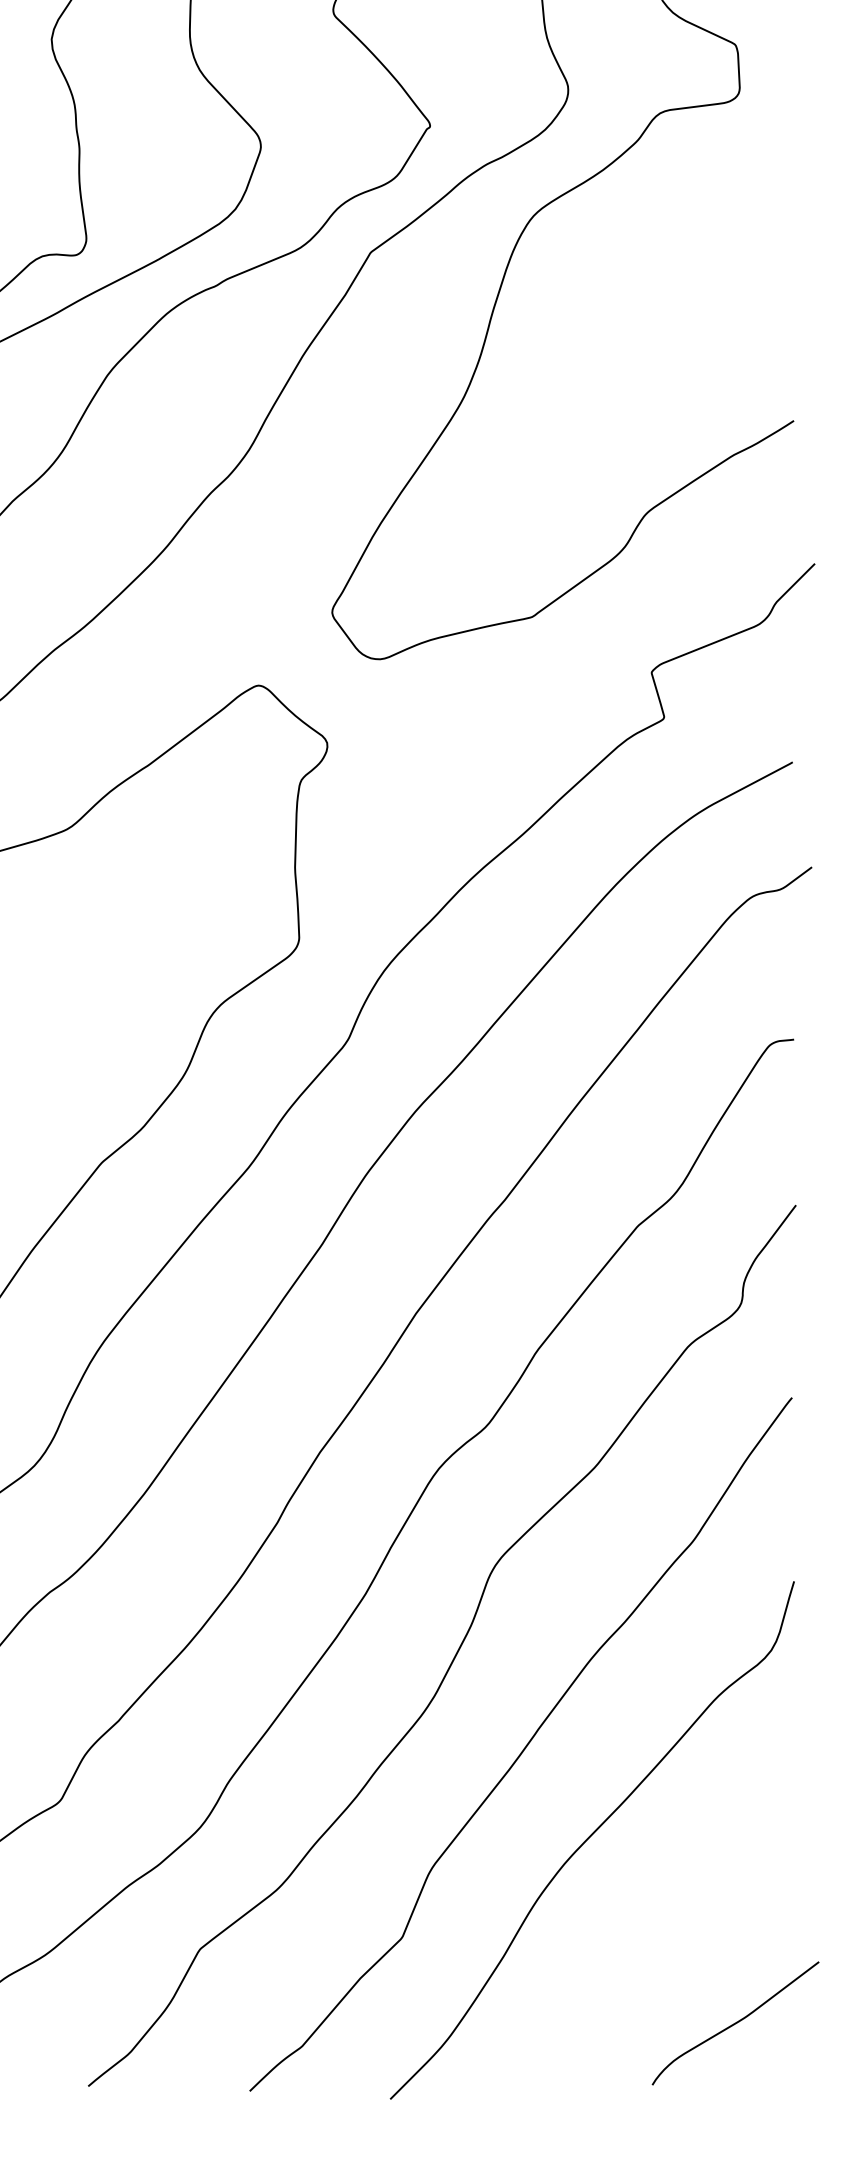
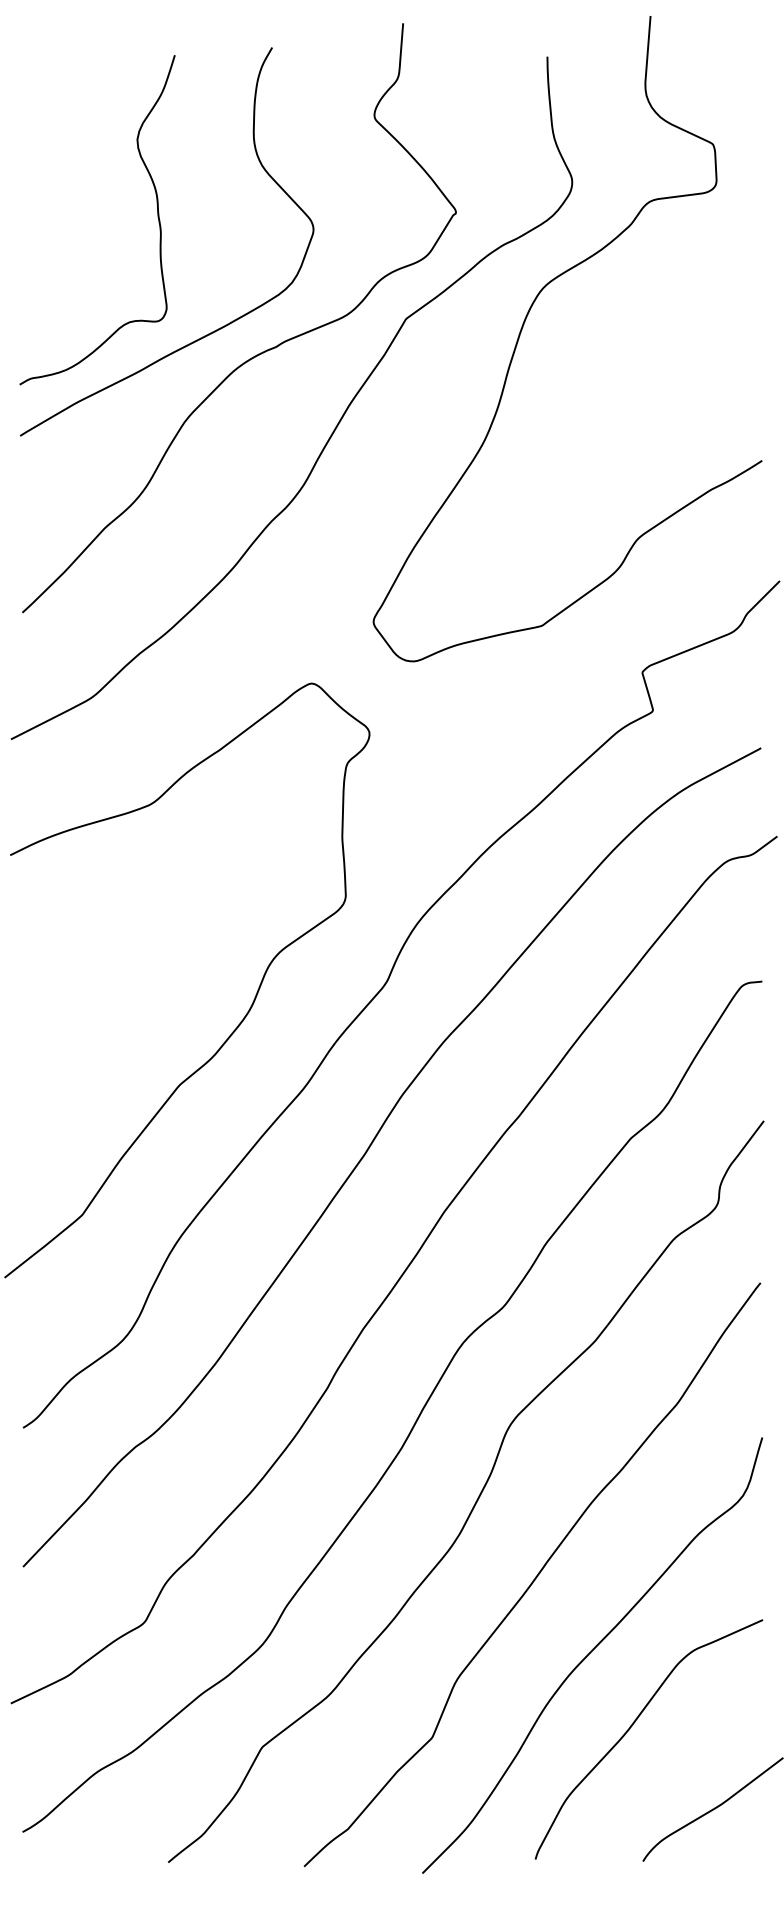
curve: (641, 1923) -> (633, 1725), added

